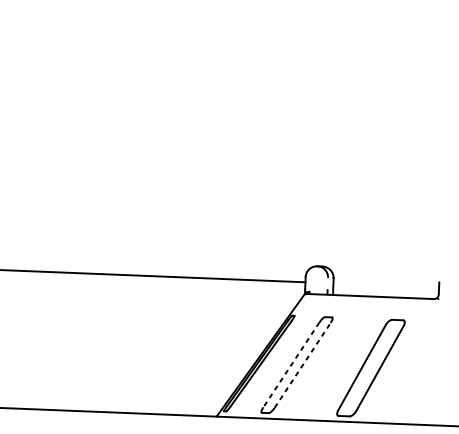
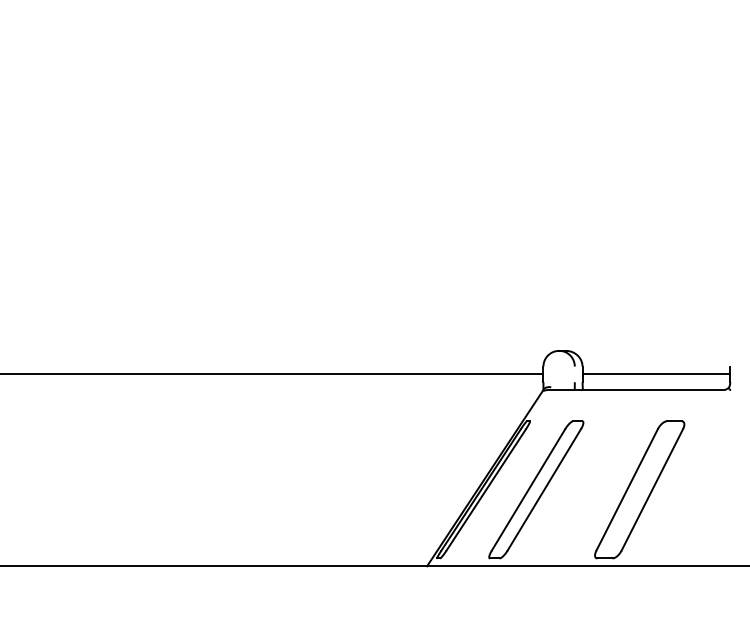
line: (386, 285) -> (656, 373), added
line: (291, 364) -> (528, 489), dashed -> solid
line: (302, 365) -> (544, 489), dashed -> solid

